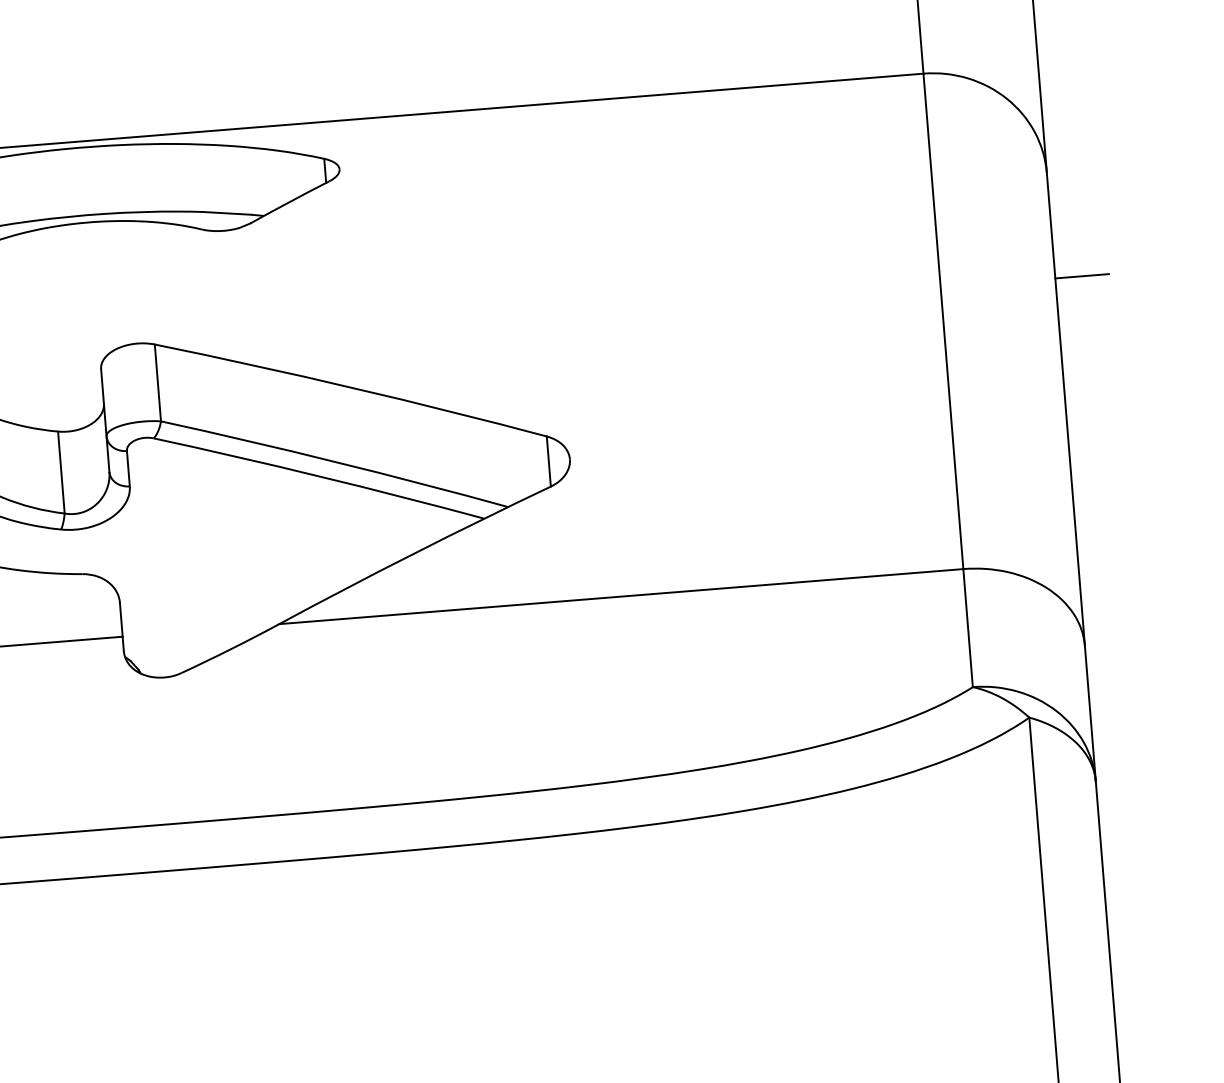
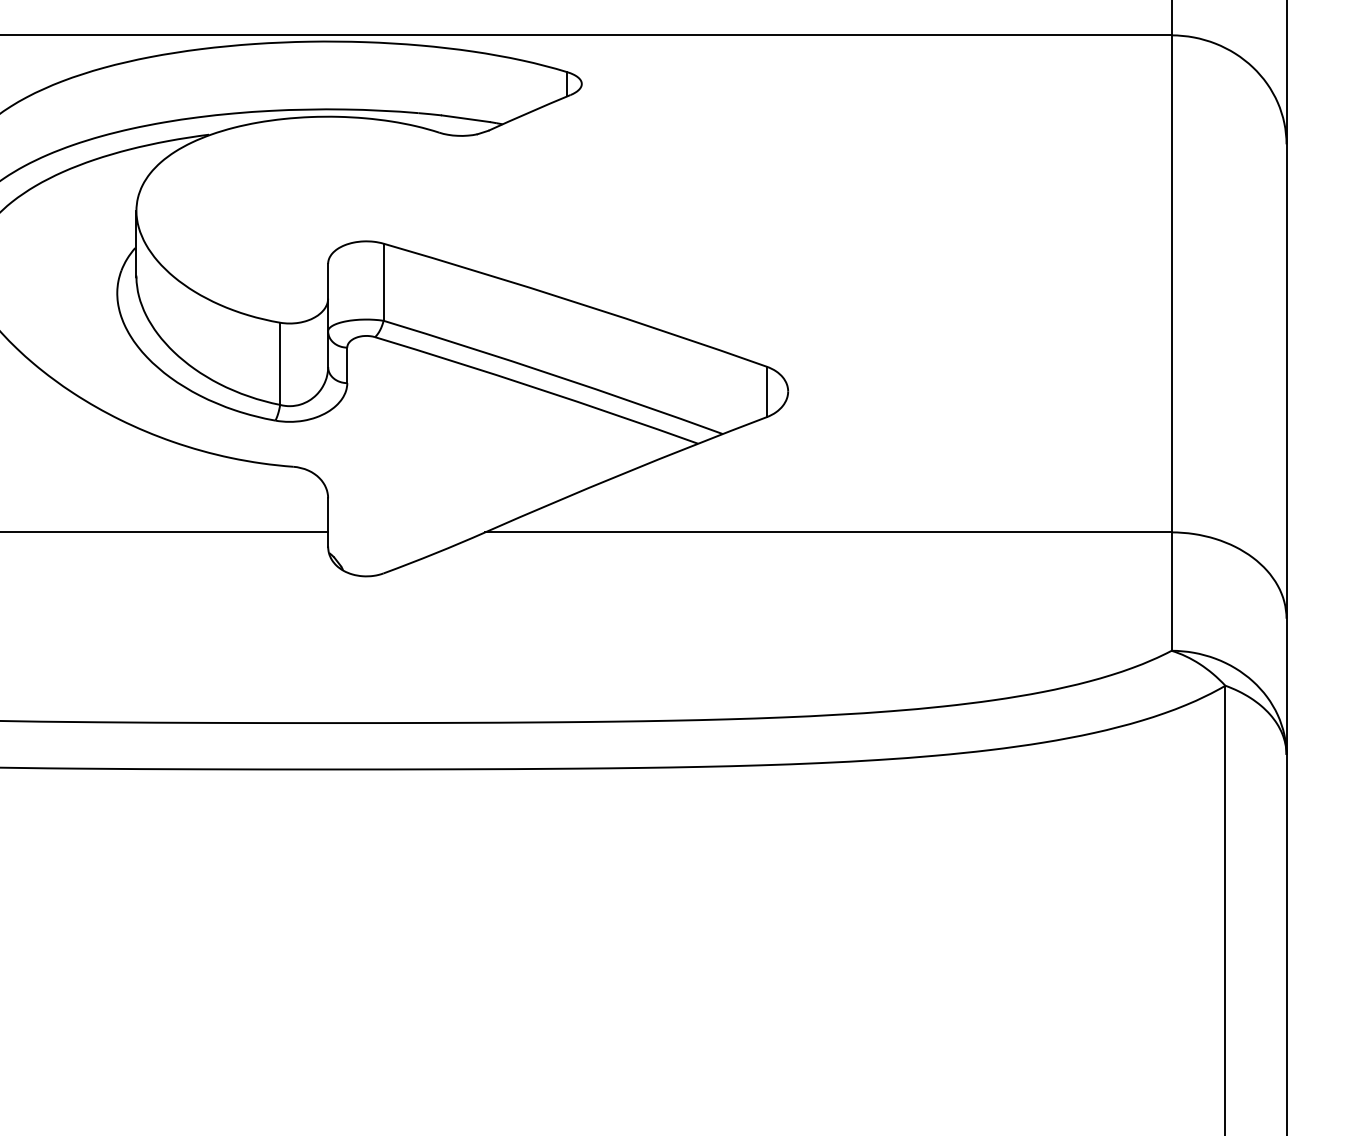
line: (1082, 276) -> (1313, 250), removed

